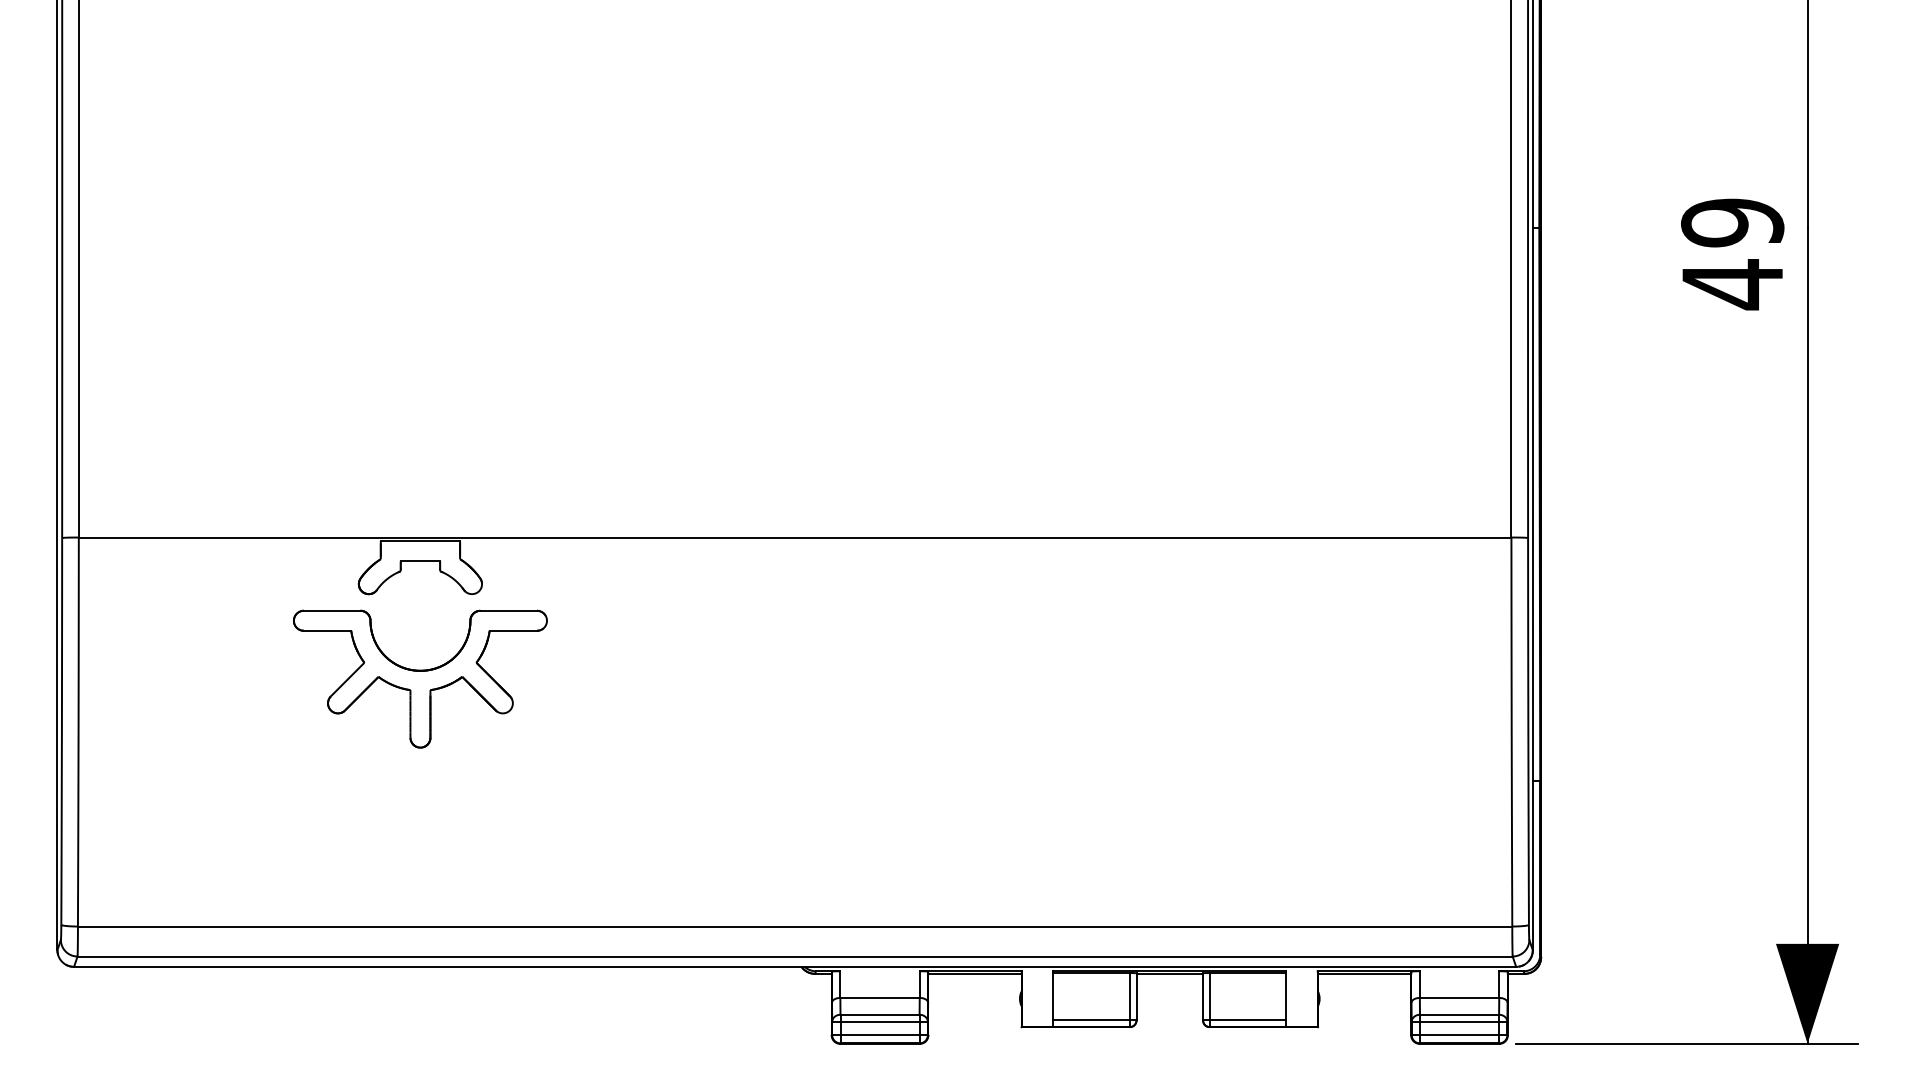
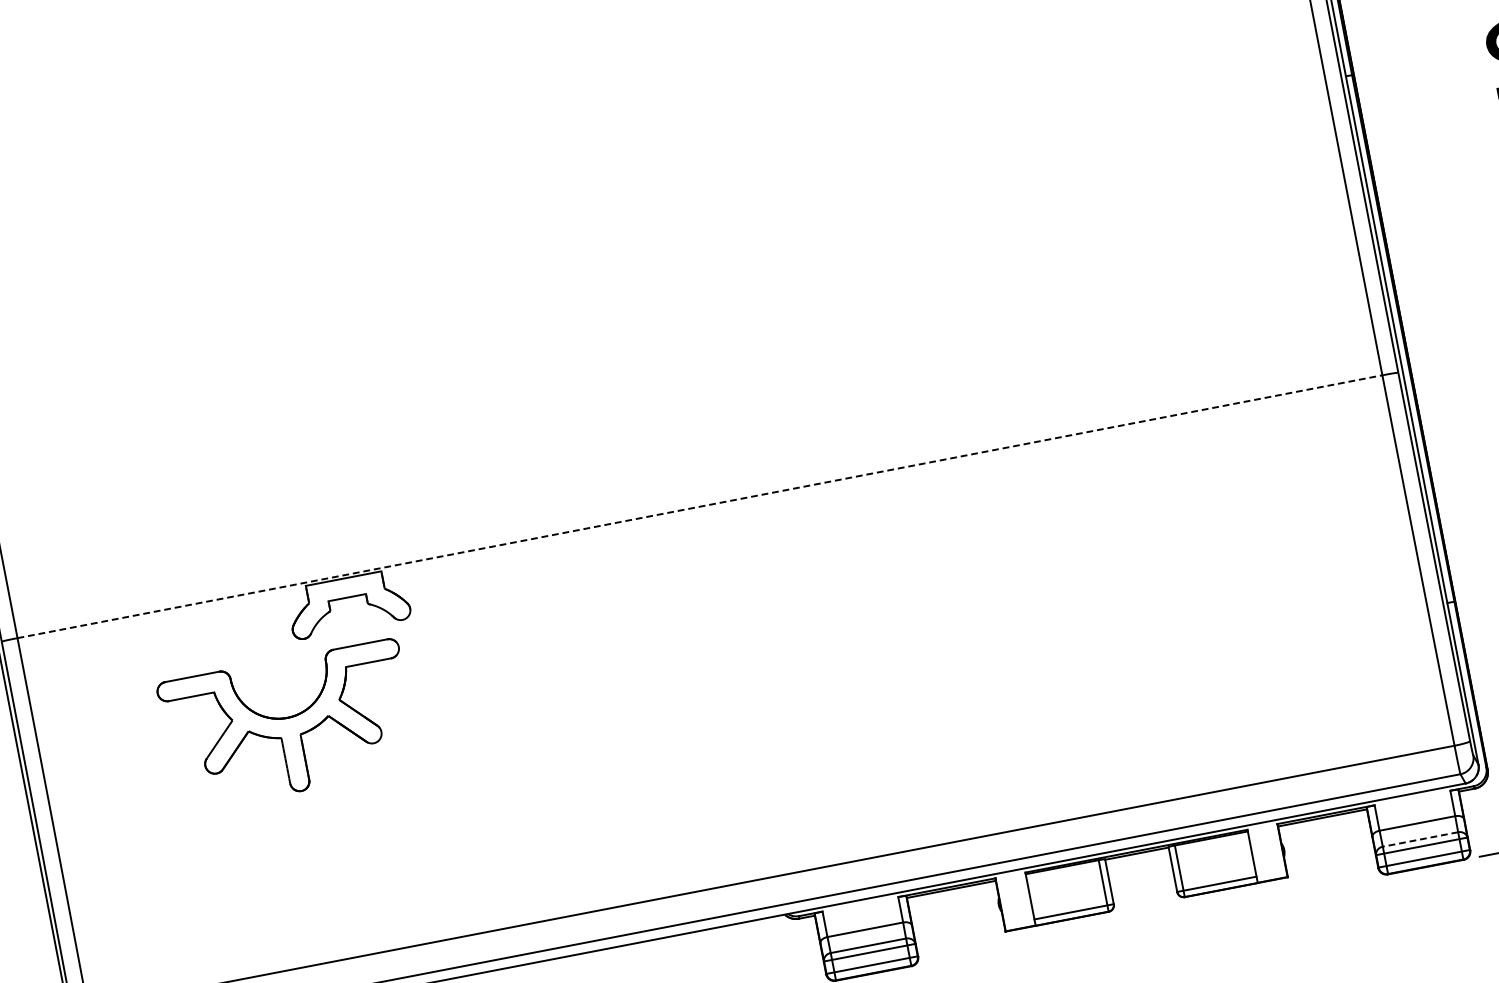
line: (795, 537) -> (700, 506), solid -> dashed
part: (420, 678) -> (288, 725), moved
line: (1459, 1014) -> (1420, 839), solid -> dashed

